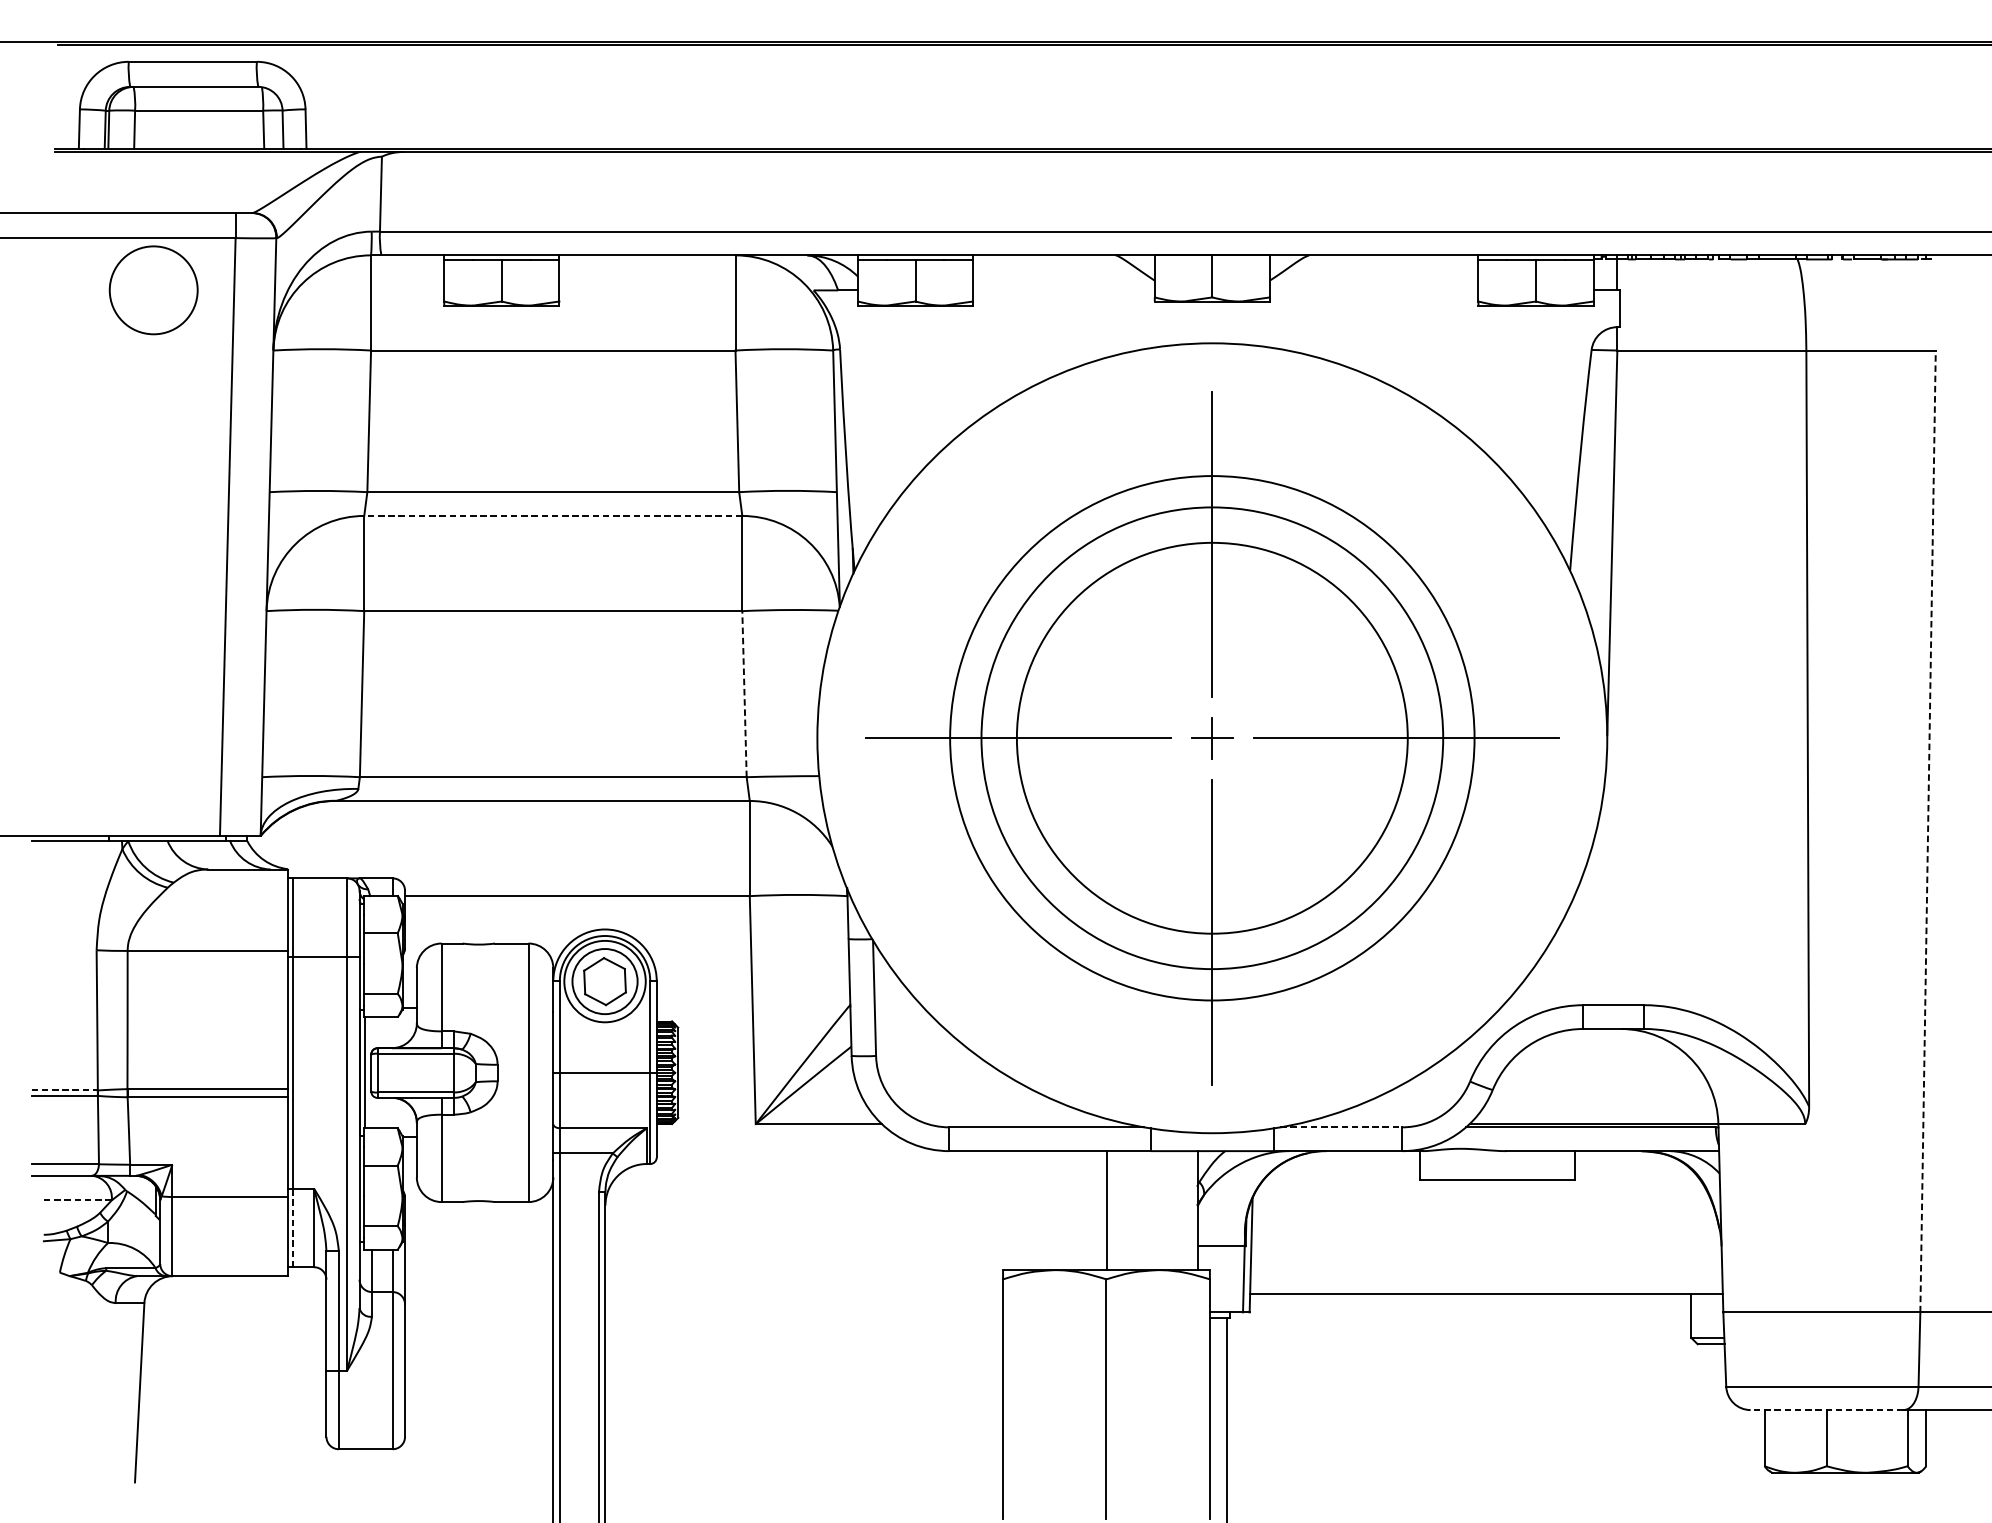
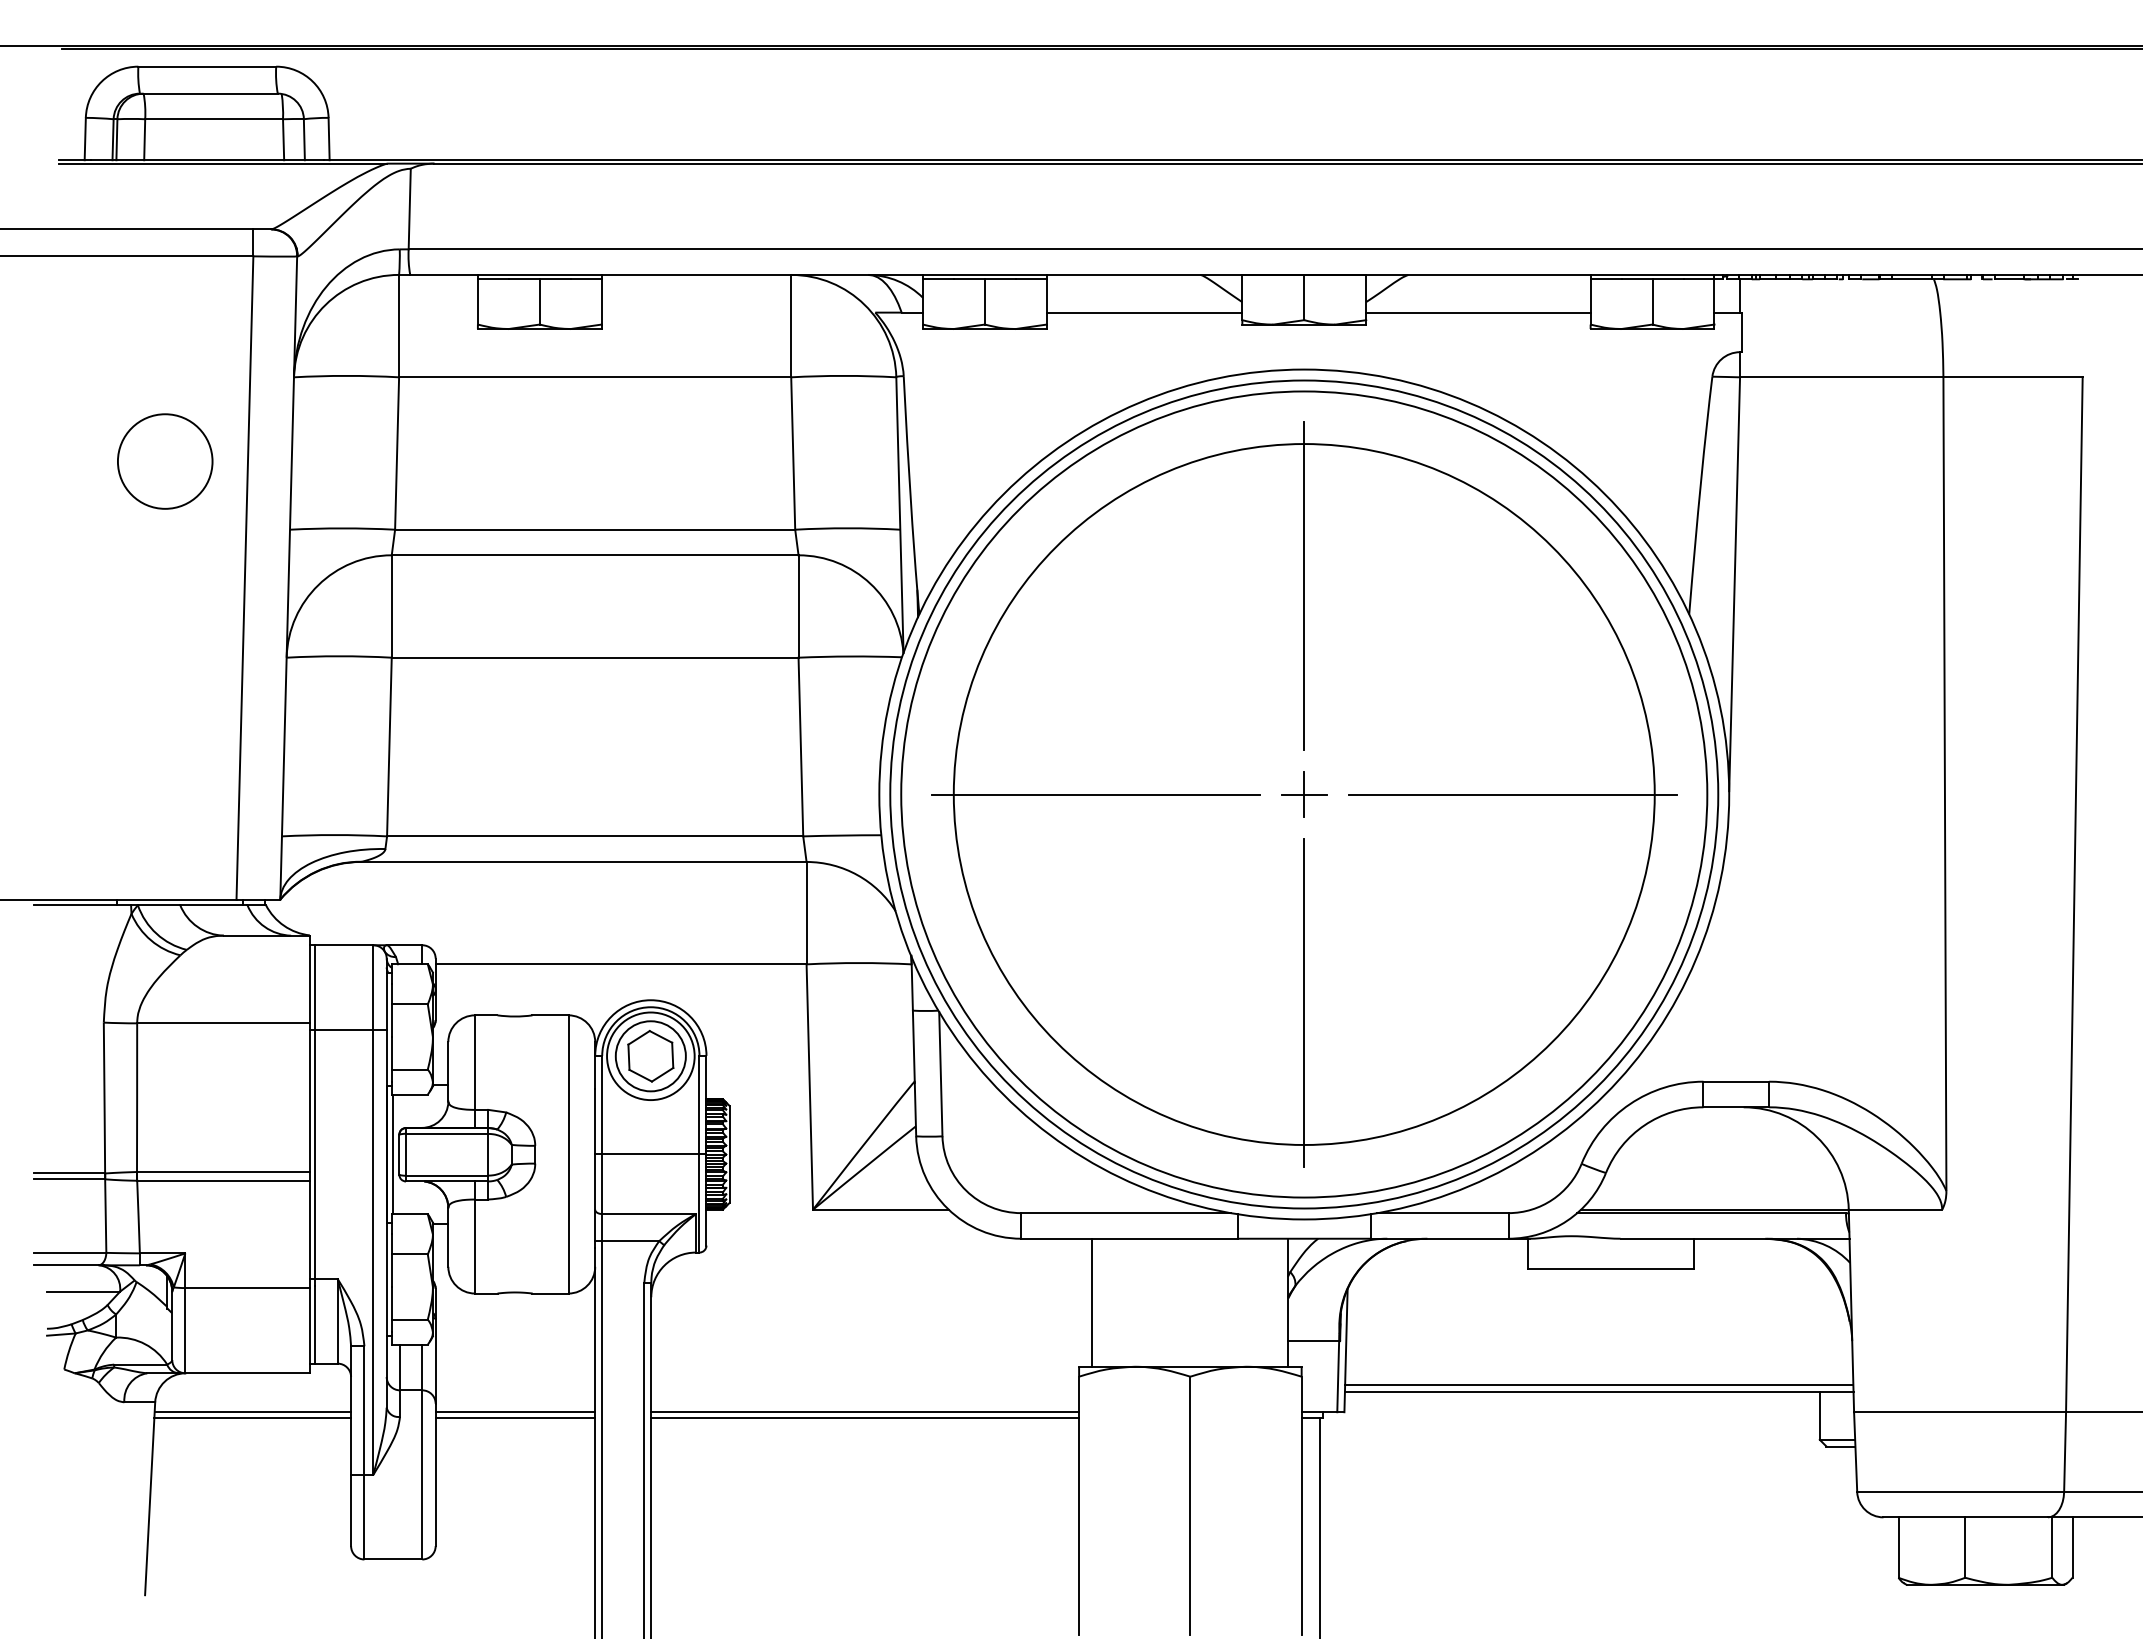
circle: (153, 290) -> (165, 461), moved
line: (1063, 290) -> (1144, 312), added
line: (1374, 290) -> (1478, 312), added
line: (552, 516) -> (594, 555), dashed -> solid
line: (744, 693) -> (800, 746), dashed -> solid
circle: (1211, 738) -> (1303, 794), size x1.67
circle: (1212, 738) -> (1304, 794), size x1.43
circle: (1212, 738) -> (1304, 794), size x1.67
line: (1928, 831) -> (2074, 894), dashed -> solid
line: (64, 1090) -> (69, 1173), dashed -> solid
line: (1340, 1127) -> (1442, 1213), dashed -> solid
line: (77, 1200) -> (83, 1291), dashed -> solid
line: (1107, 1210) -> (1092, 1302), moved
line: (293, 1230) -> (315, 1324), dashed -> solid
line: (1486, 1287) -> (1599, 1385), added
line: (234, 1312) -> (252, 1412), added
line: (479, 1312) -> (515, 1412), added
line: (804, 1312) -> (865, 1412), added
line: (234, 1317) -> (252, 1417), added
line: (479, 1317) -> (515, 1417), added
line: (804, 1317) -> (865, 1417), added
line: (1826, 1410) -> (1965, 1517), dashed -> solid

